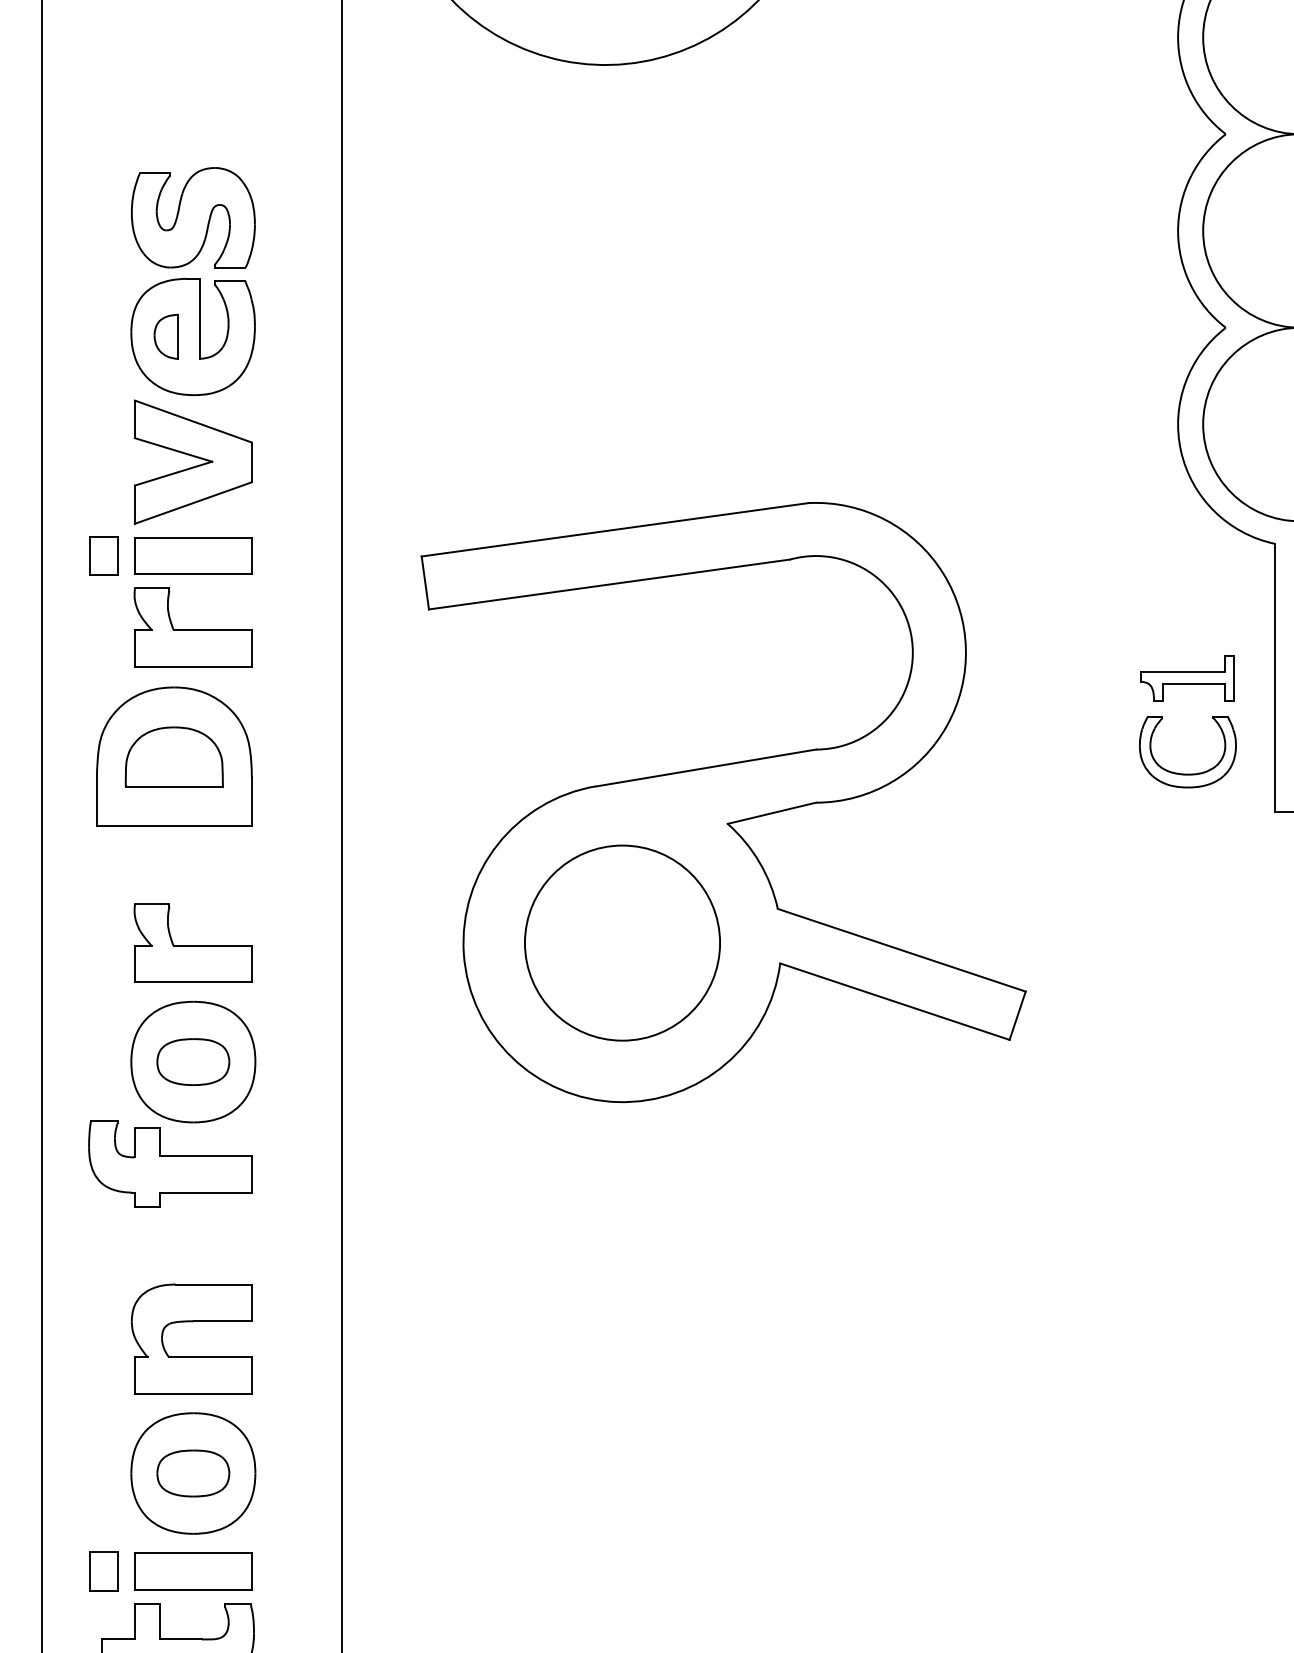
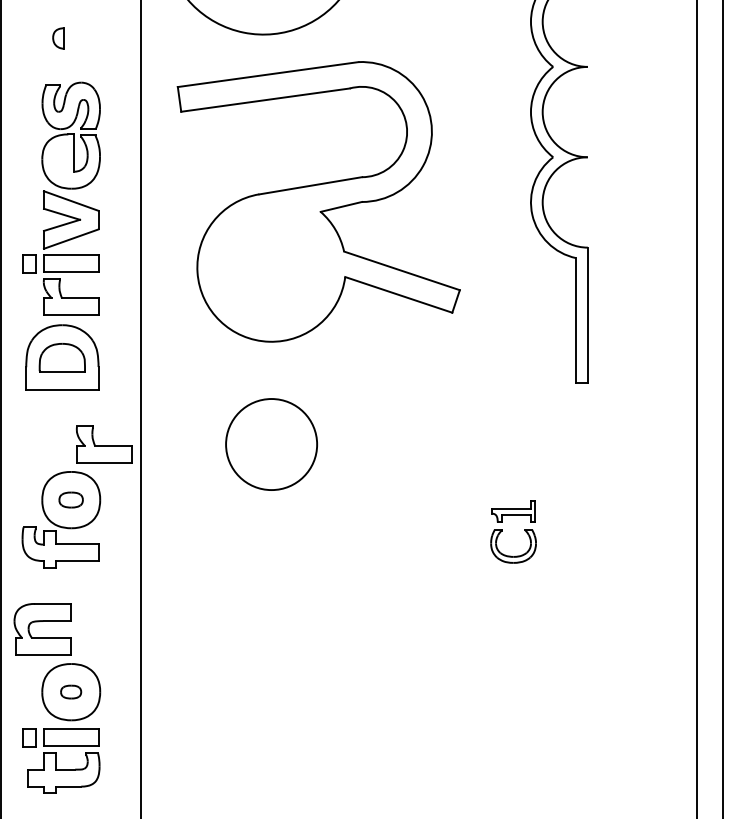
part: (166, 336) -> (58, 38), moved
part: (1164, 720) -> (502, 531), moved
part: (722, 801) -> (318, 201), moved
part: (191, 943) -> (103, 444), moved
part: (191, 1060) -> (70, 499), size x0.7
part: (185, 1324) -> (39, 622), moved
part: (191, 1472) -> (70, 691), size x0.6

